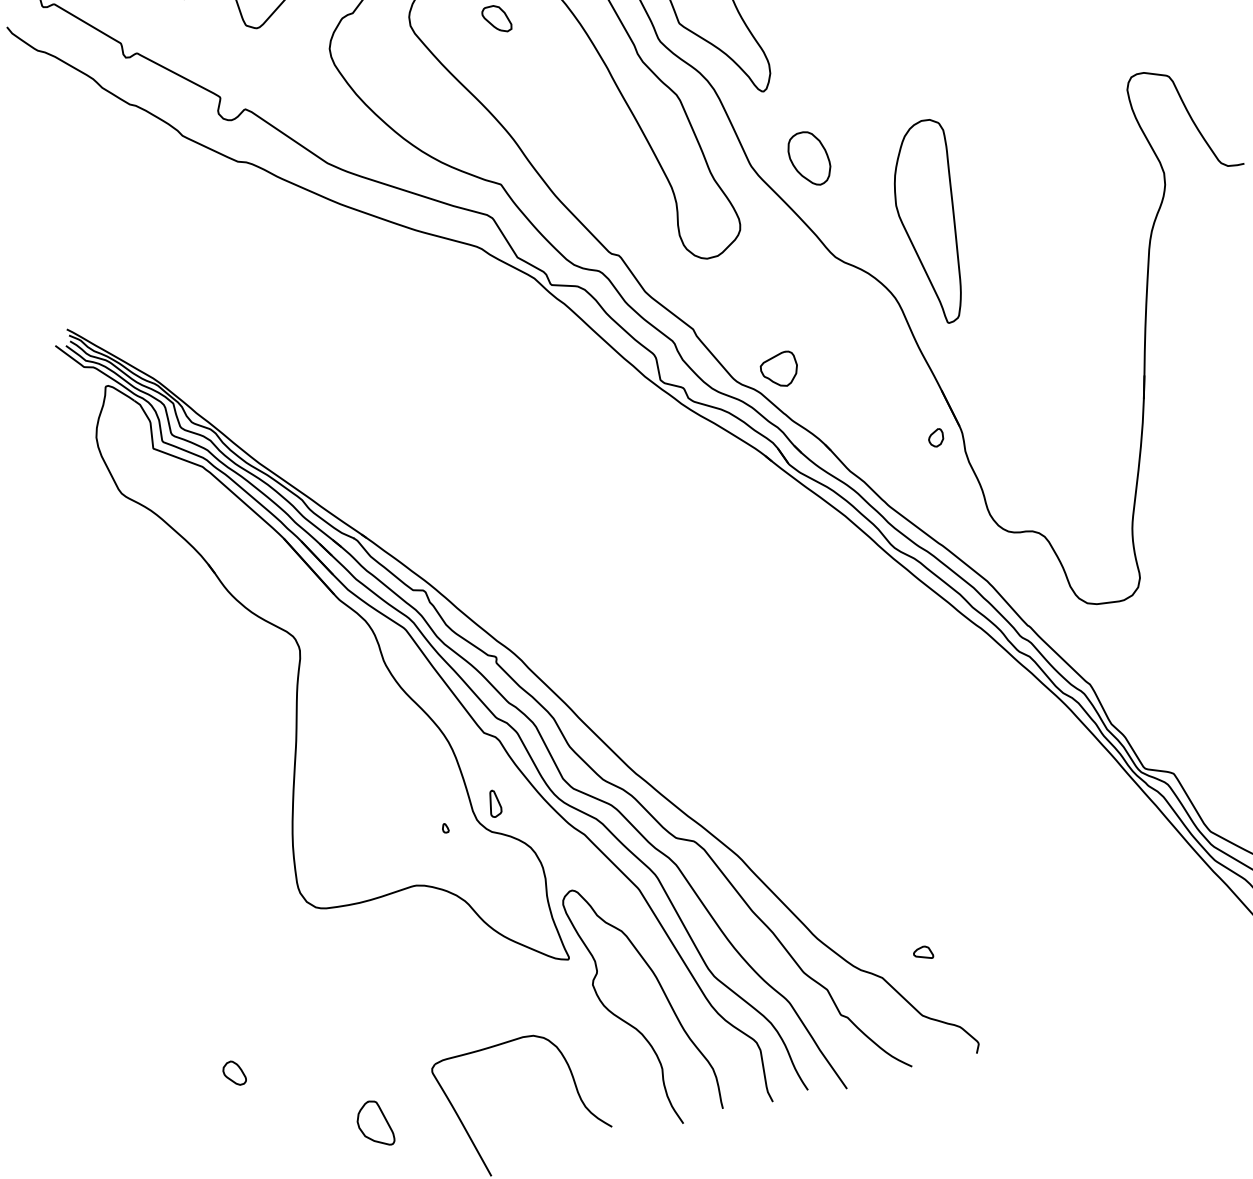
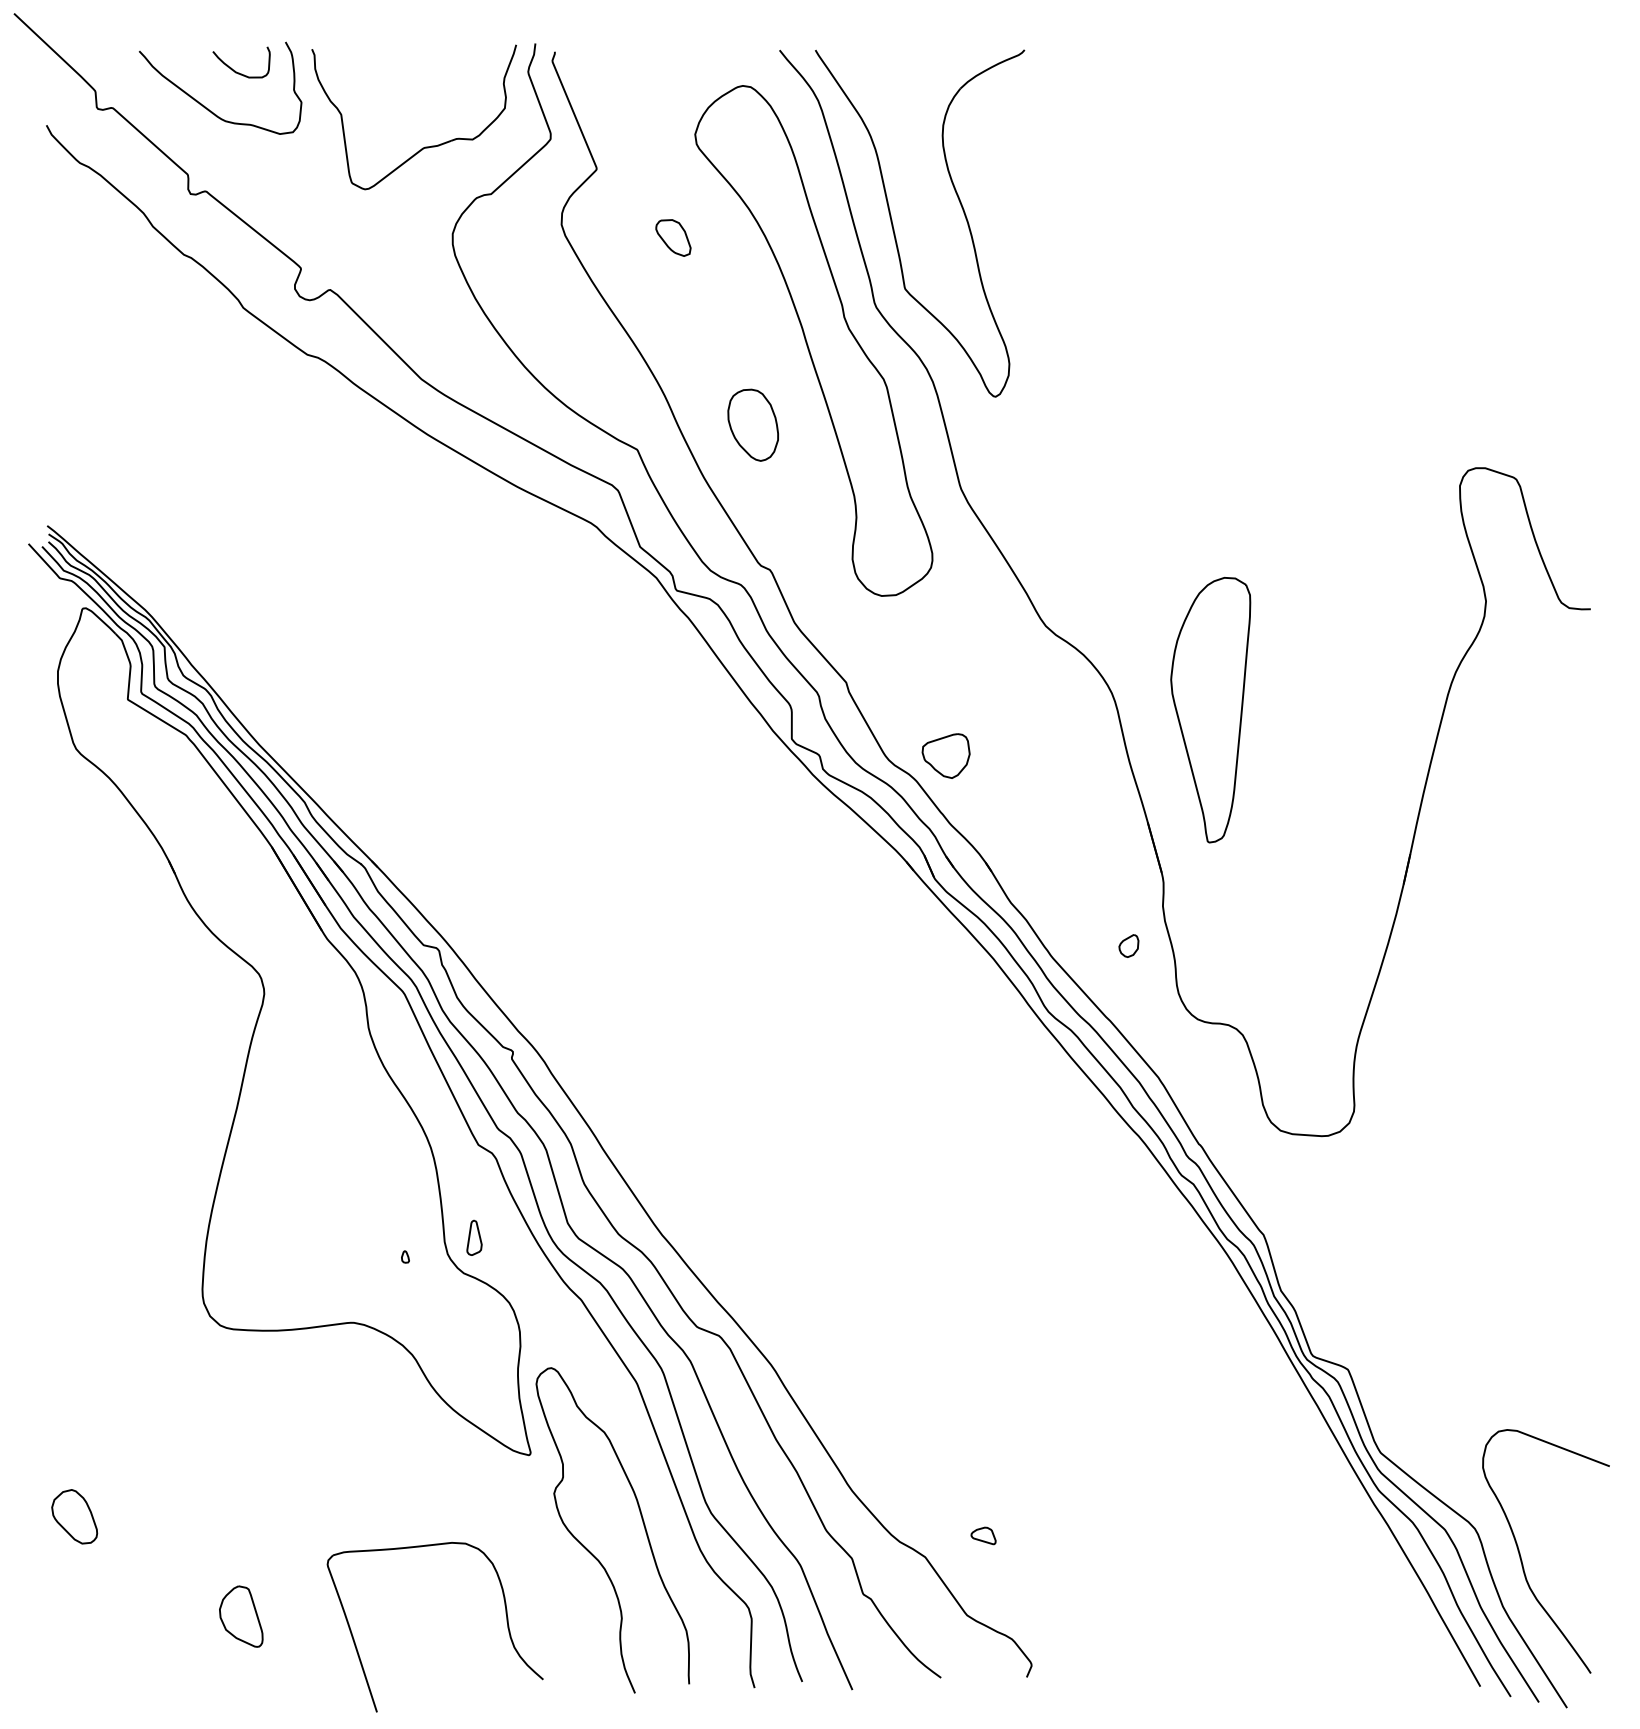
part: (808, 158) -> (752, 424), moved
part: (930, 223) -> (1210, 710), moved
part: (935, 437) -> (1128, 945), moved
part: (234, 1073) -> (74, 1516), size x1.67

